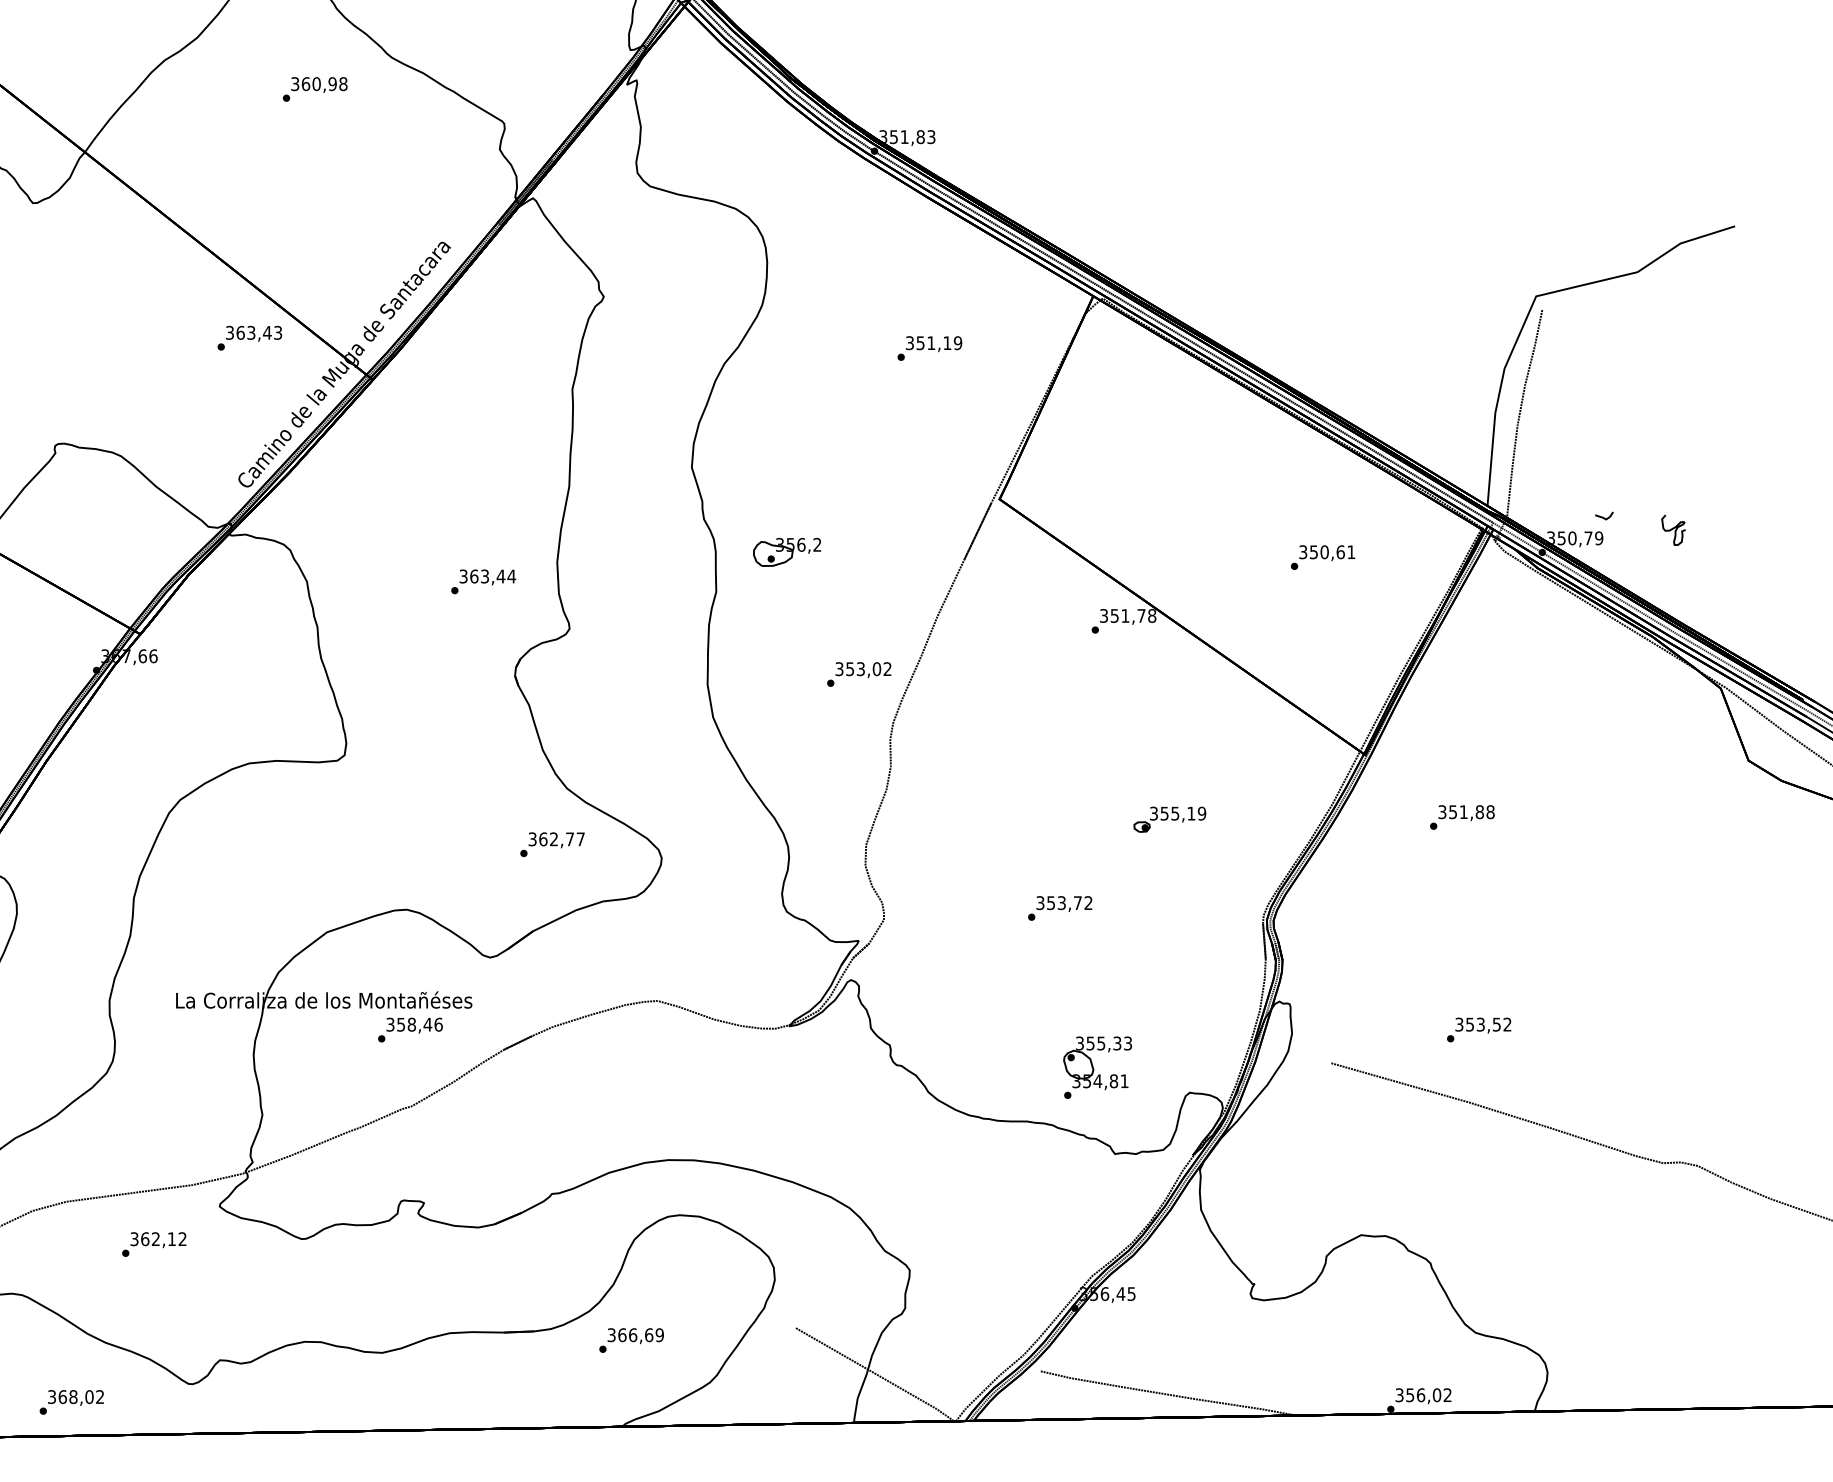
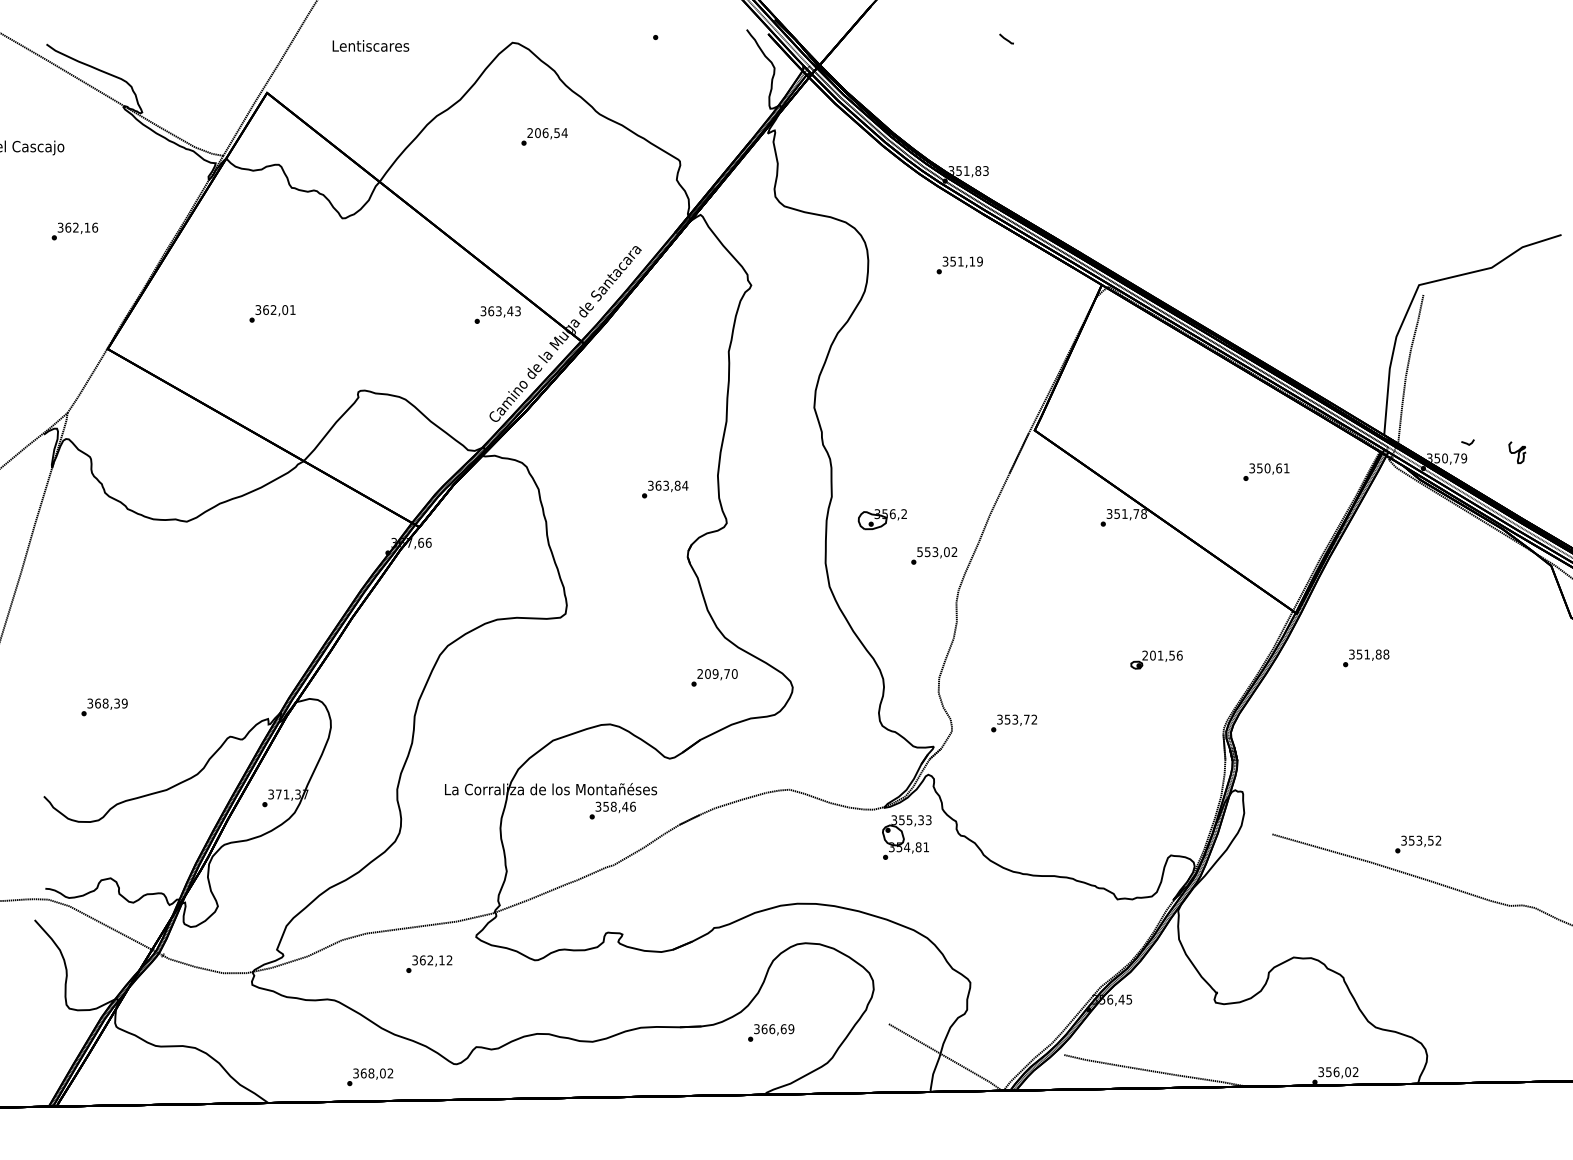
text: (319, 84) -> (547, 133), 360,98 -> 206,54
text: (929, 348) -> (959, 265), moved
part: (785, 552) -> (881, 519), moved
text: (500, 576) -> (677, 485), 363,44 -> 363,84
text: (838, 668) -> (919, 551), 353,02 -> 553,02
text: (1177, 813) -> (1162, 655), 355,19 -> 201,56
text: (556, 838) -> (717, 673), 362,77 -> 209,70
text: (1059, 908) -> (1013, 723), moved
text: (1479, 1029) -> (1418, 844), moved
part: (1096, 1067) -> (906, 837), moved

